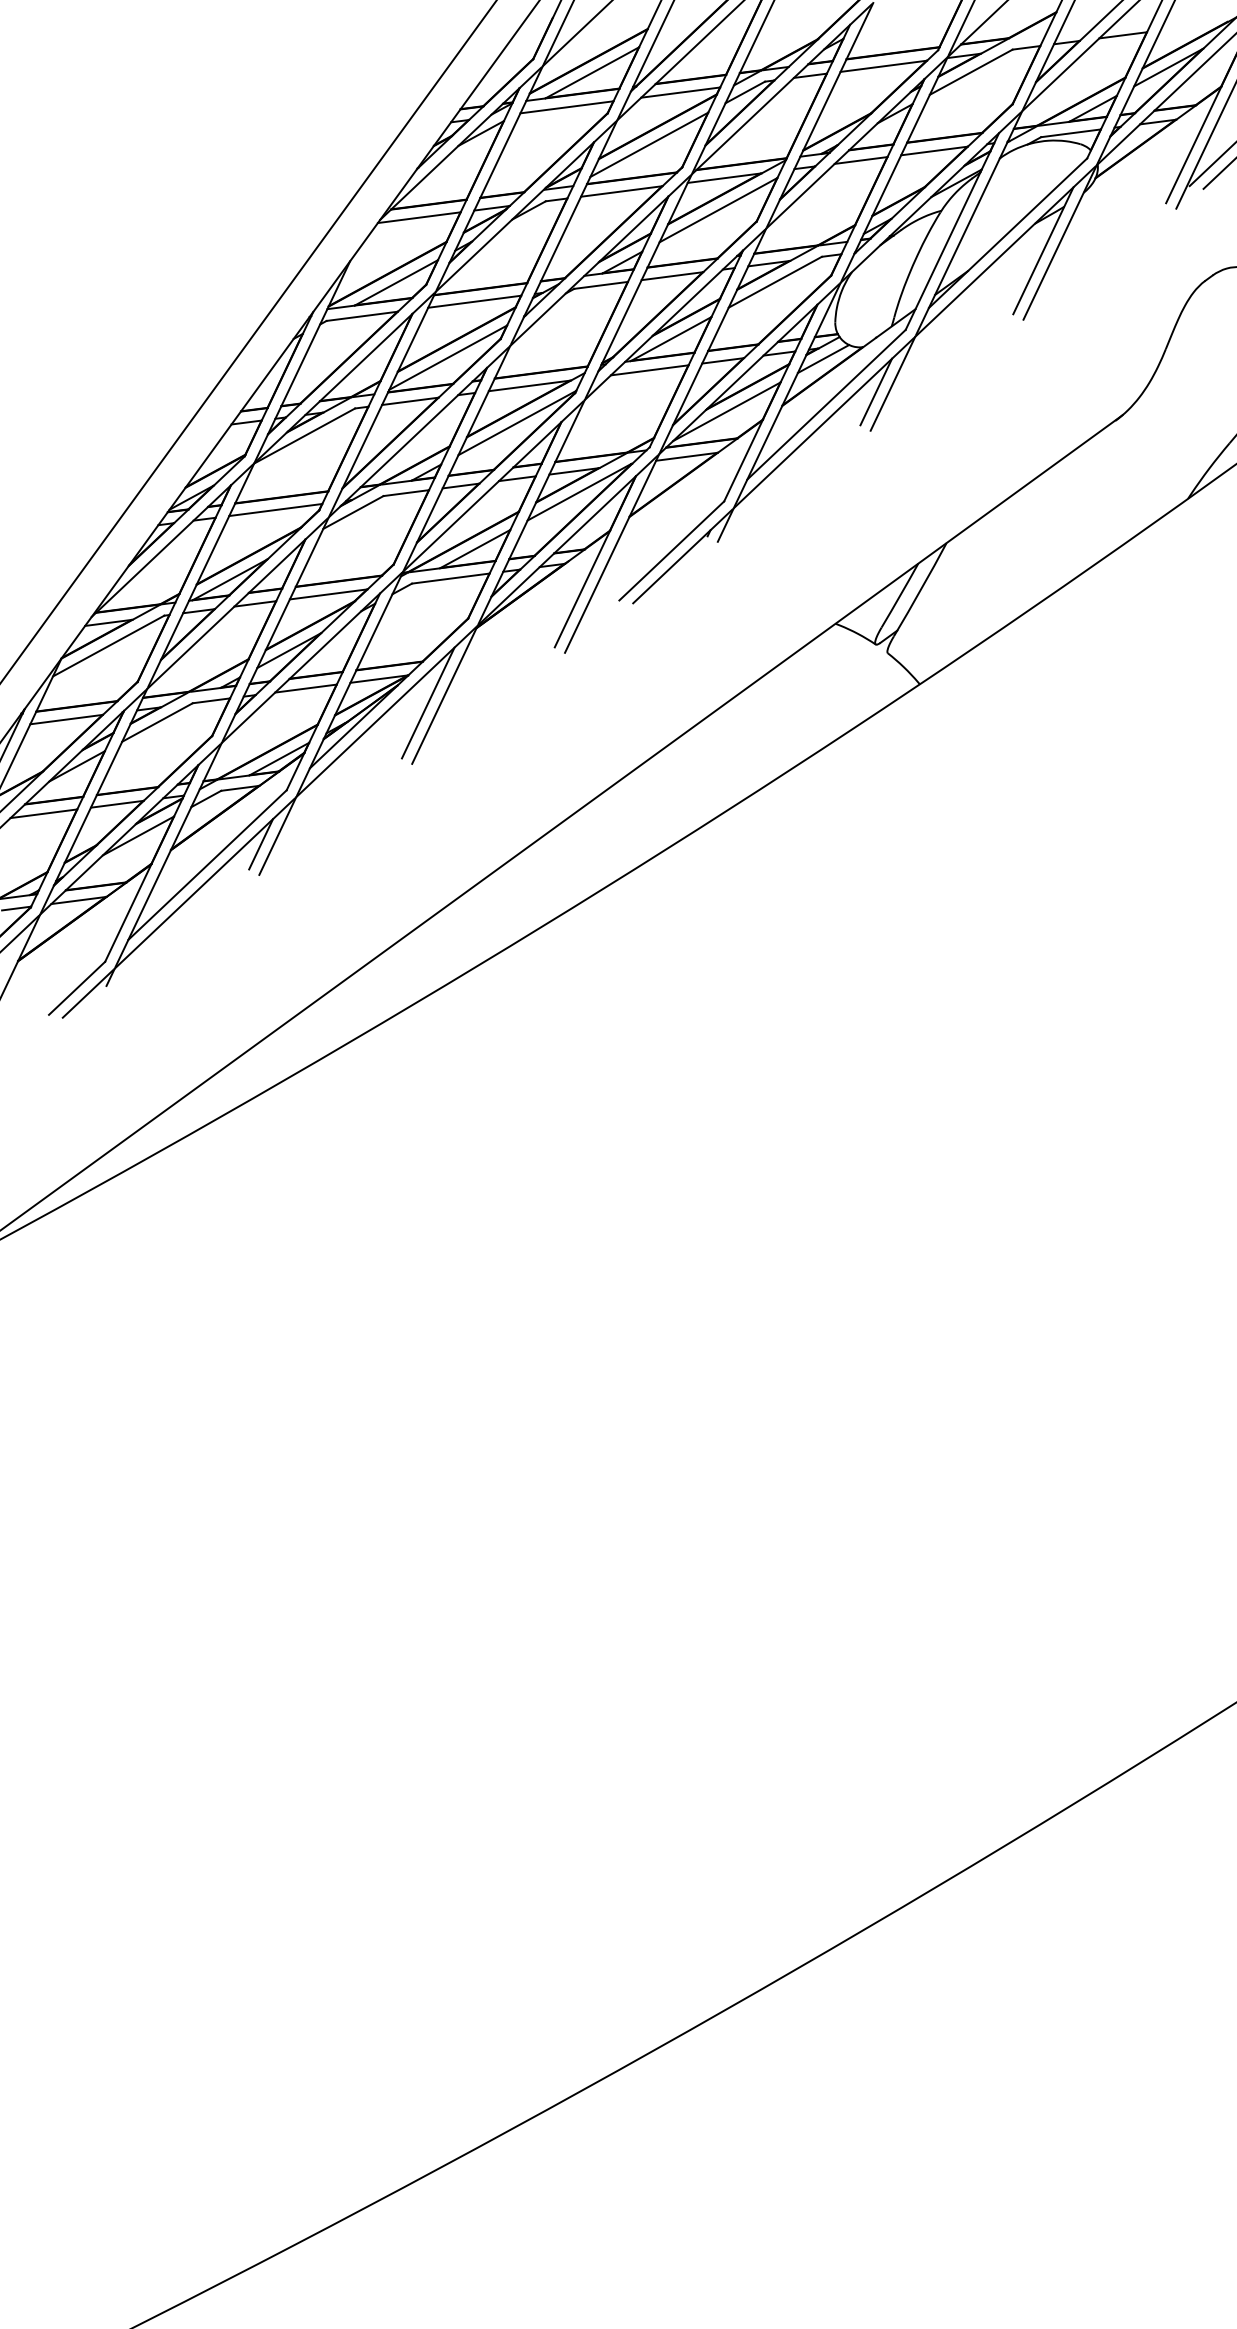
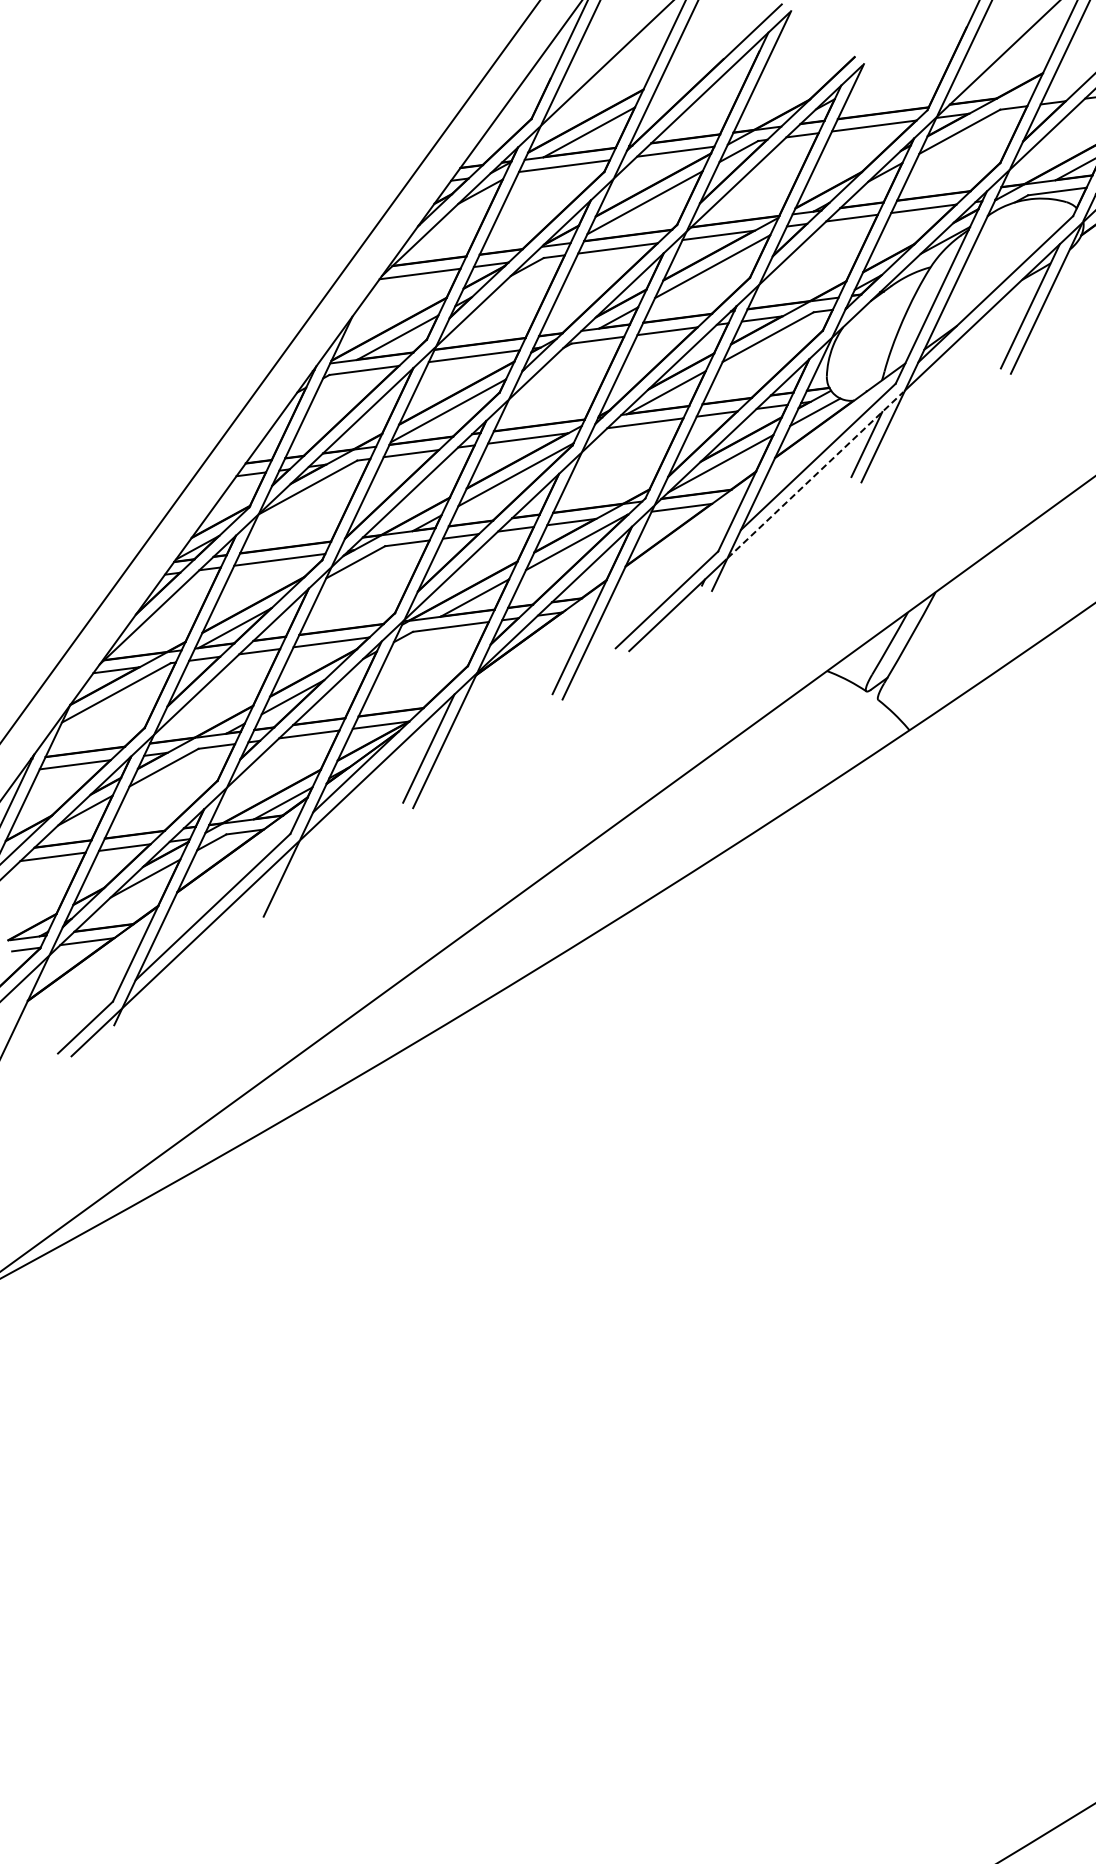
line: (823, 423) -> (815, 475), solid -> dashed
line: (261, 844) -> (265, 886), removed

